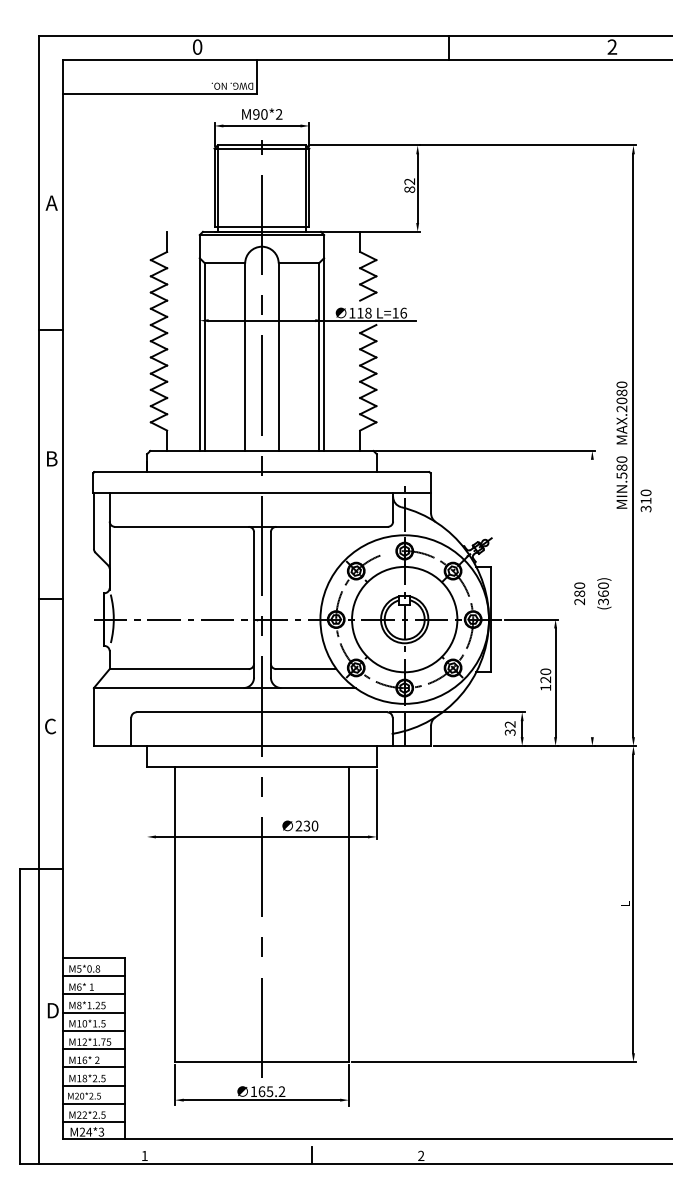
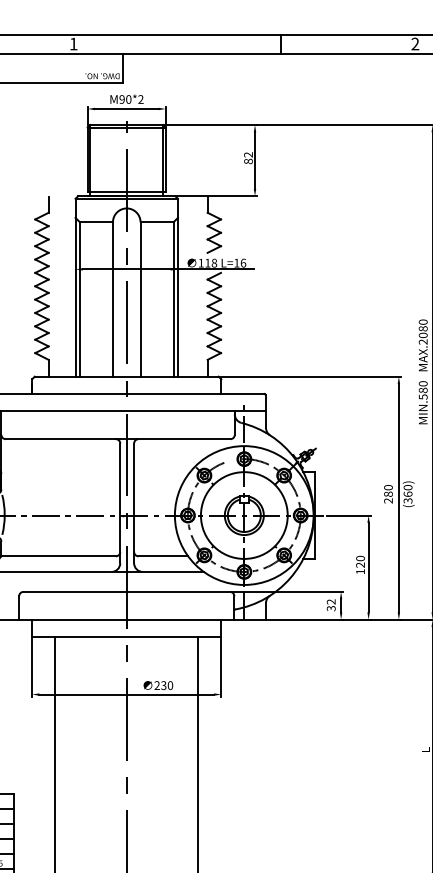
text: (197, 46) -> (73, 43), 0 -> 1
line: (592, 598) -> (399, 498), added
line: (147, 804) -> (32, 667), added

